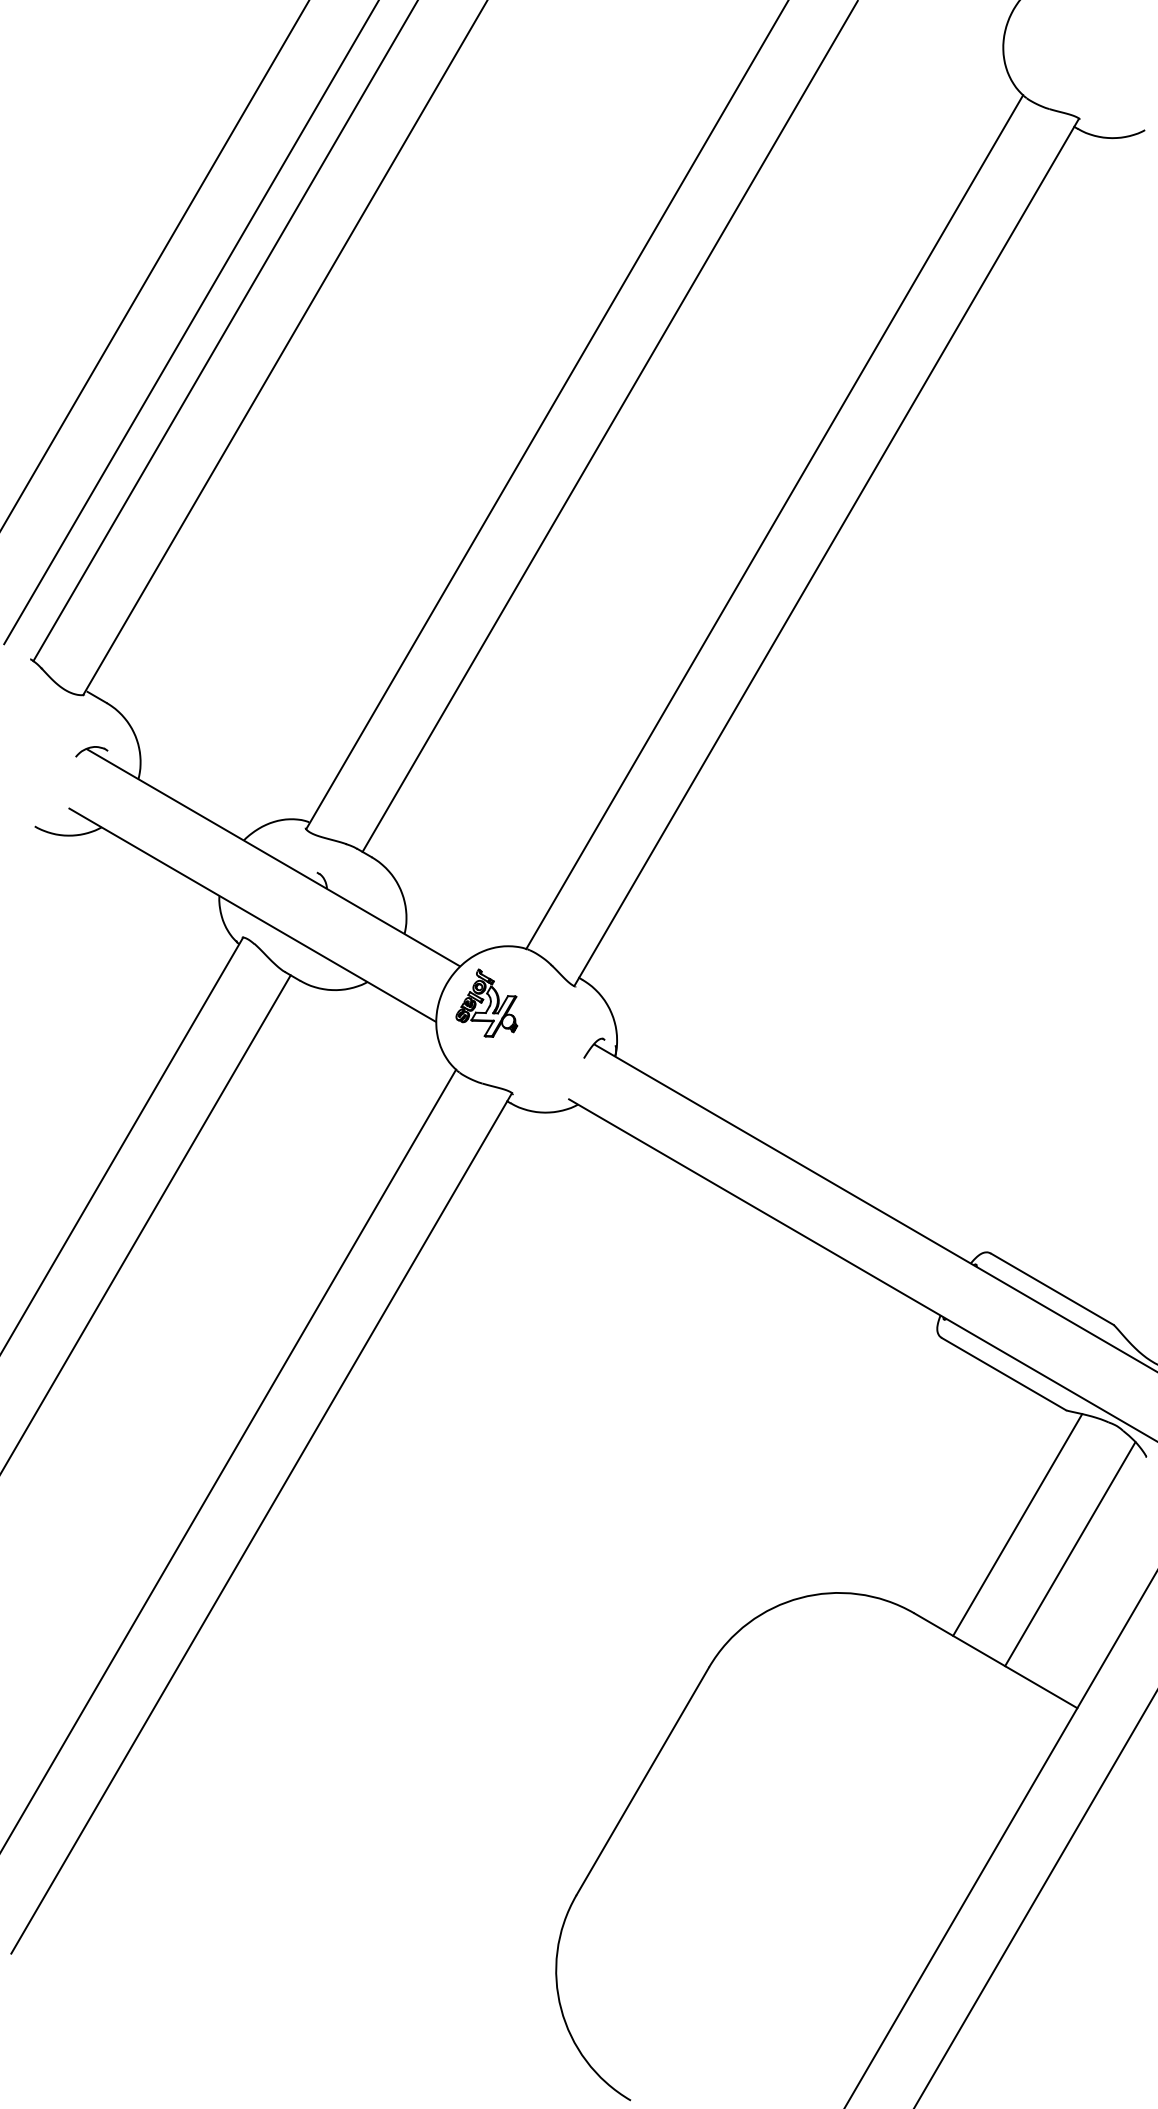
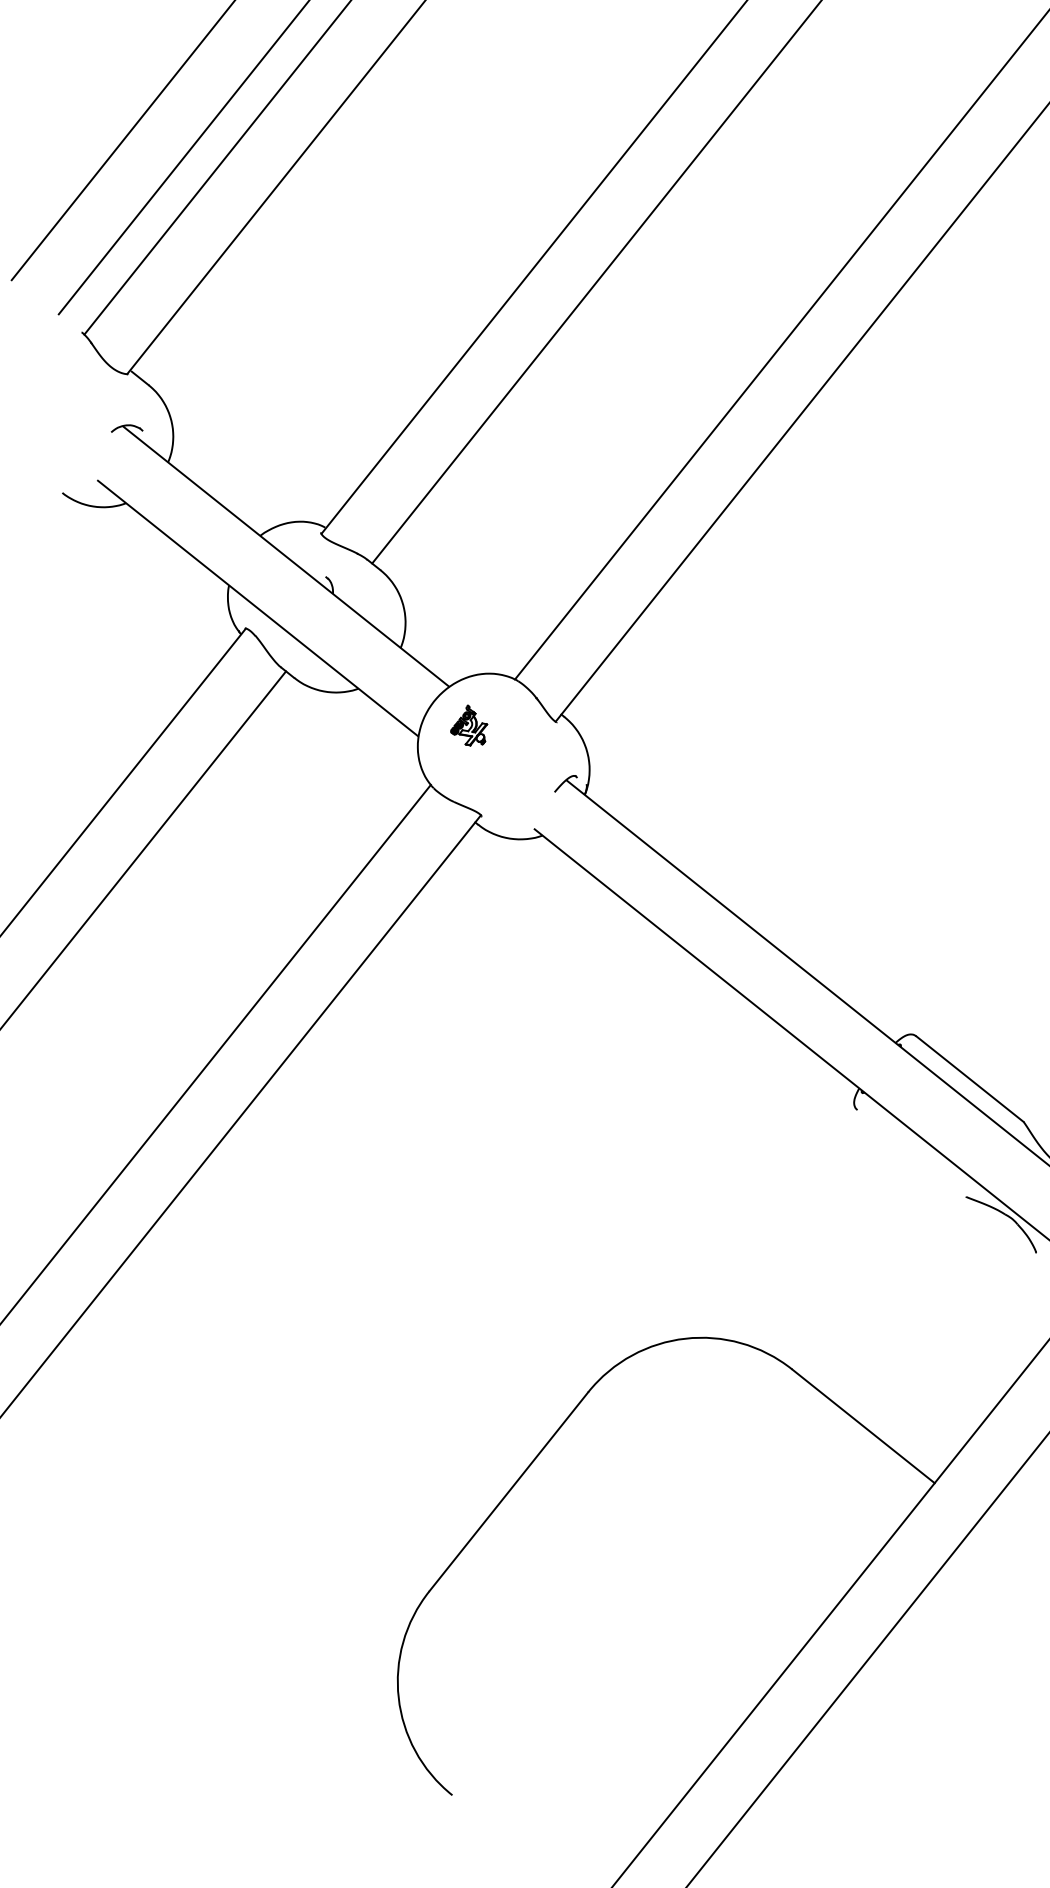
part: (486, 1002) -> (469, 725), size x0.6
line: (1003, 1374) -> (911, 1153), removed
line: (1017, 1524) -> (903, 1299), removed
line: (1070, 1554) -> (949, 1335), removed

